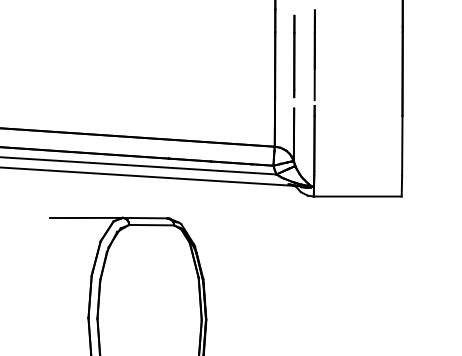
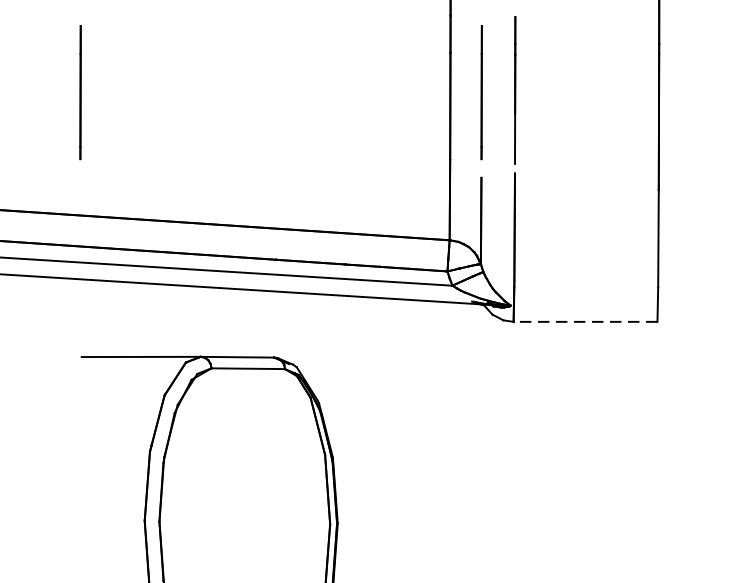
line: (49, 56) -> (80, 92), added
line: (357, 196) -> (585, 321), solid -> dashed

